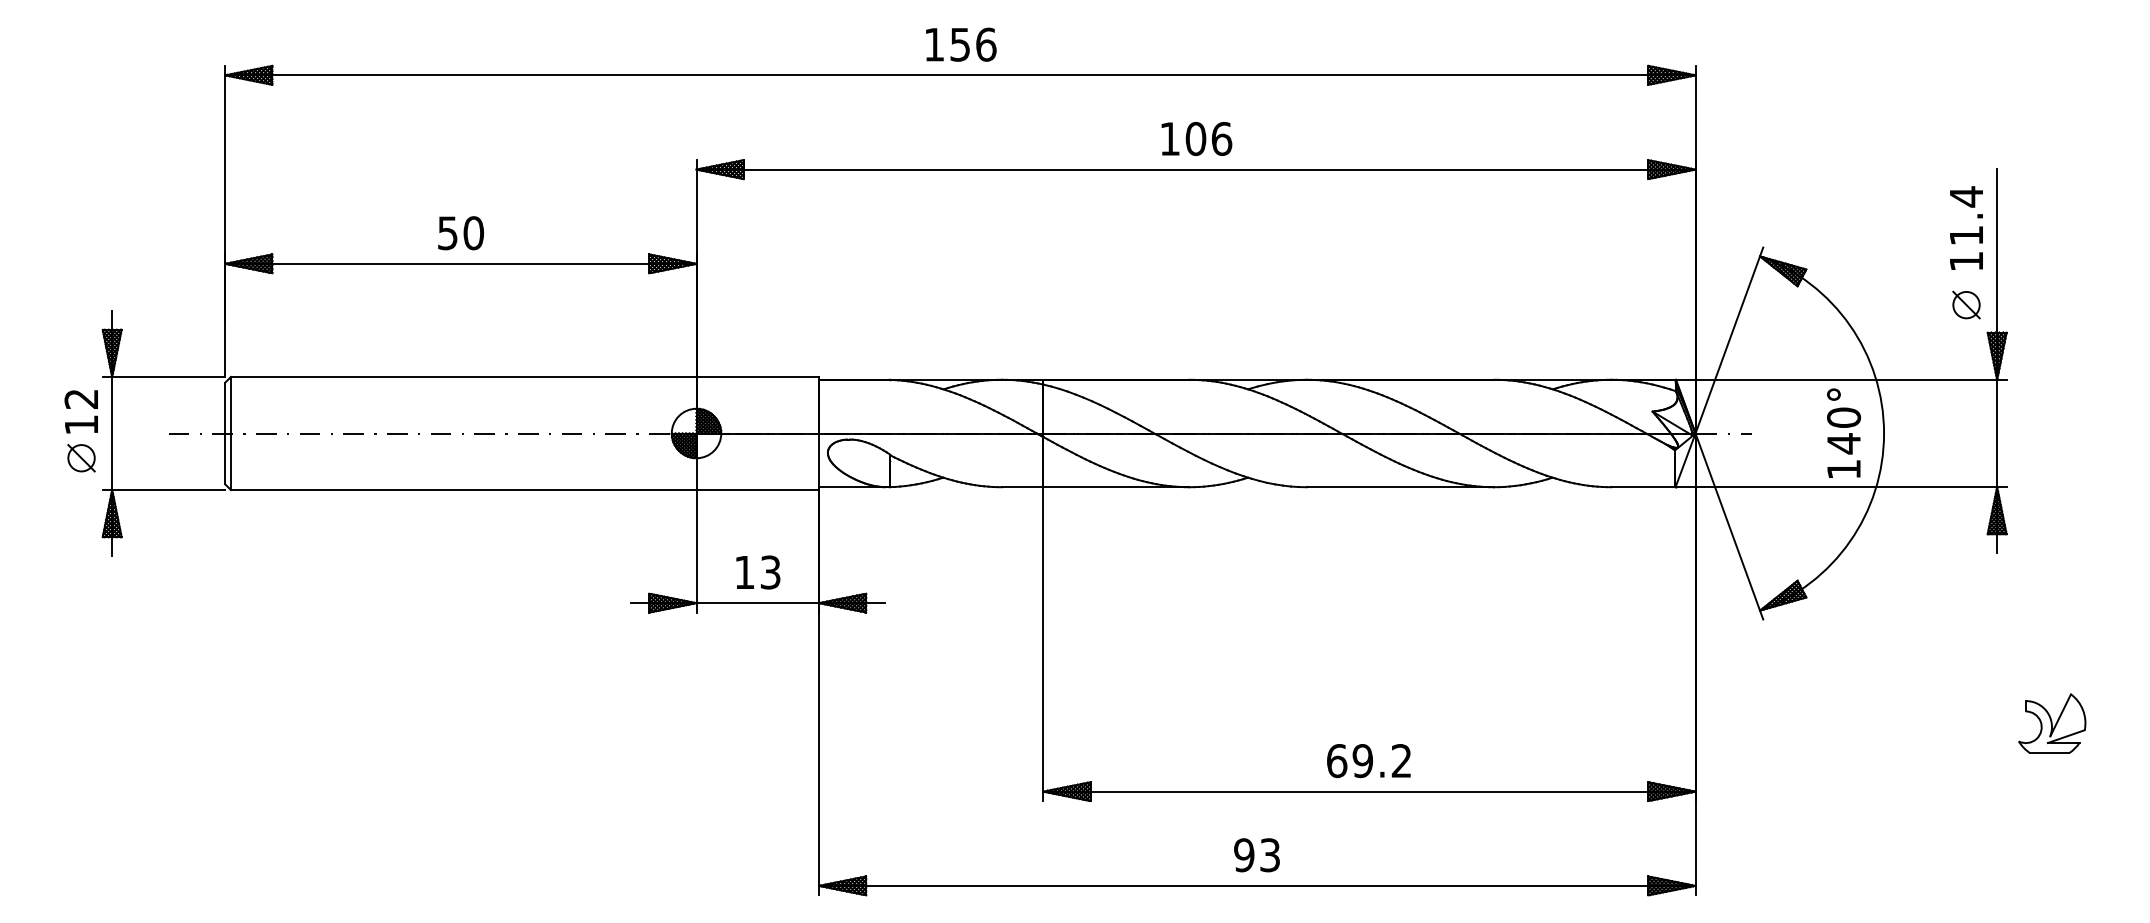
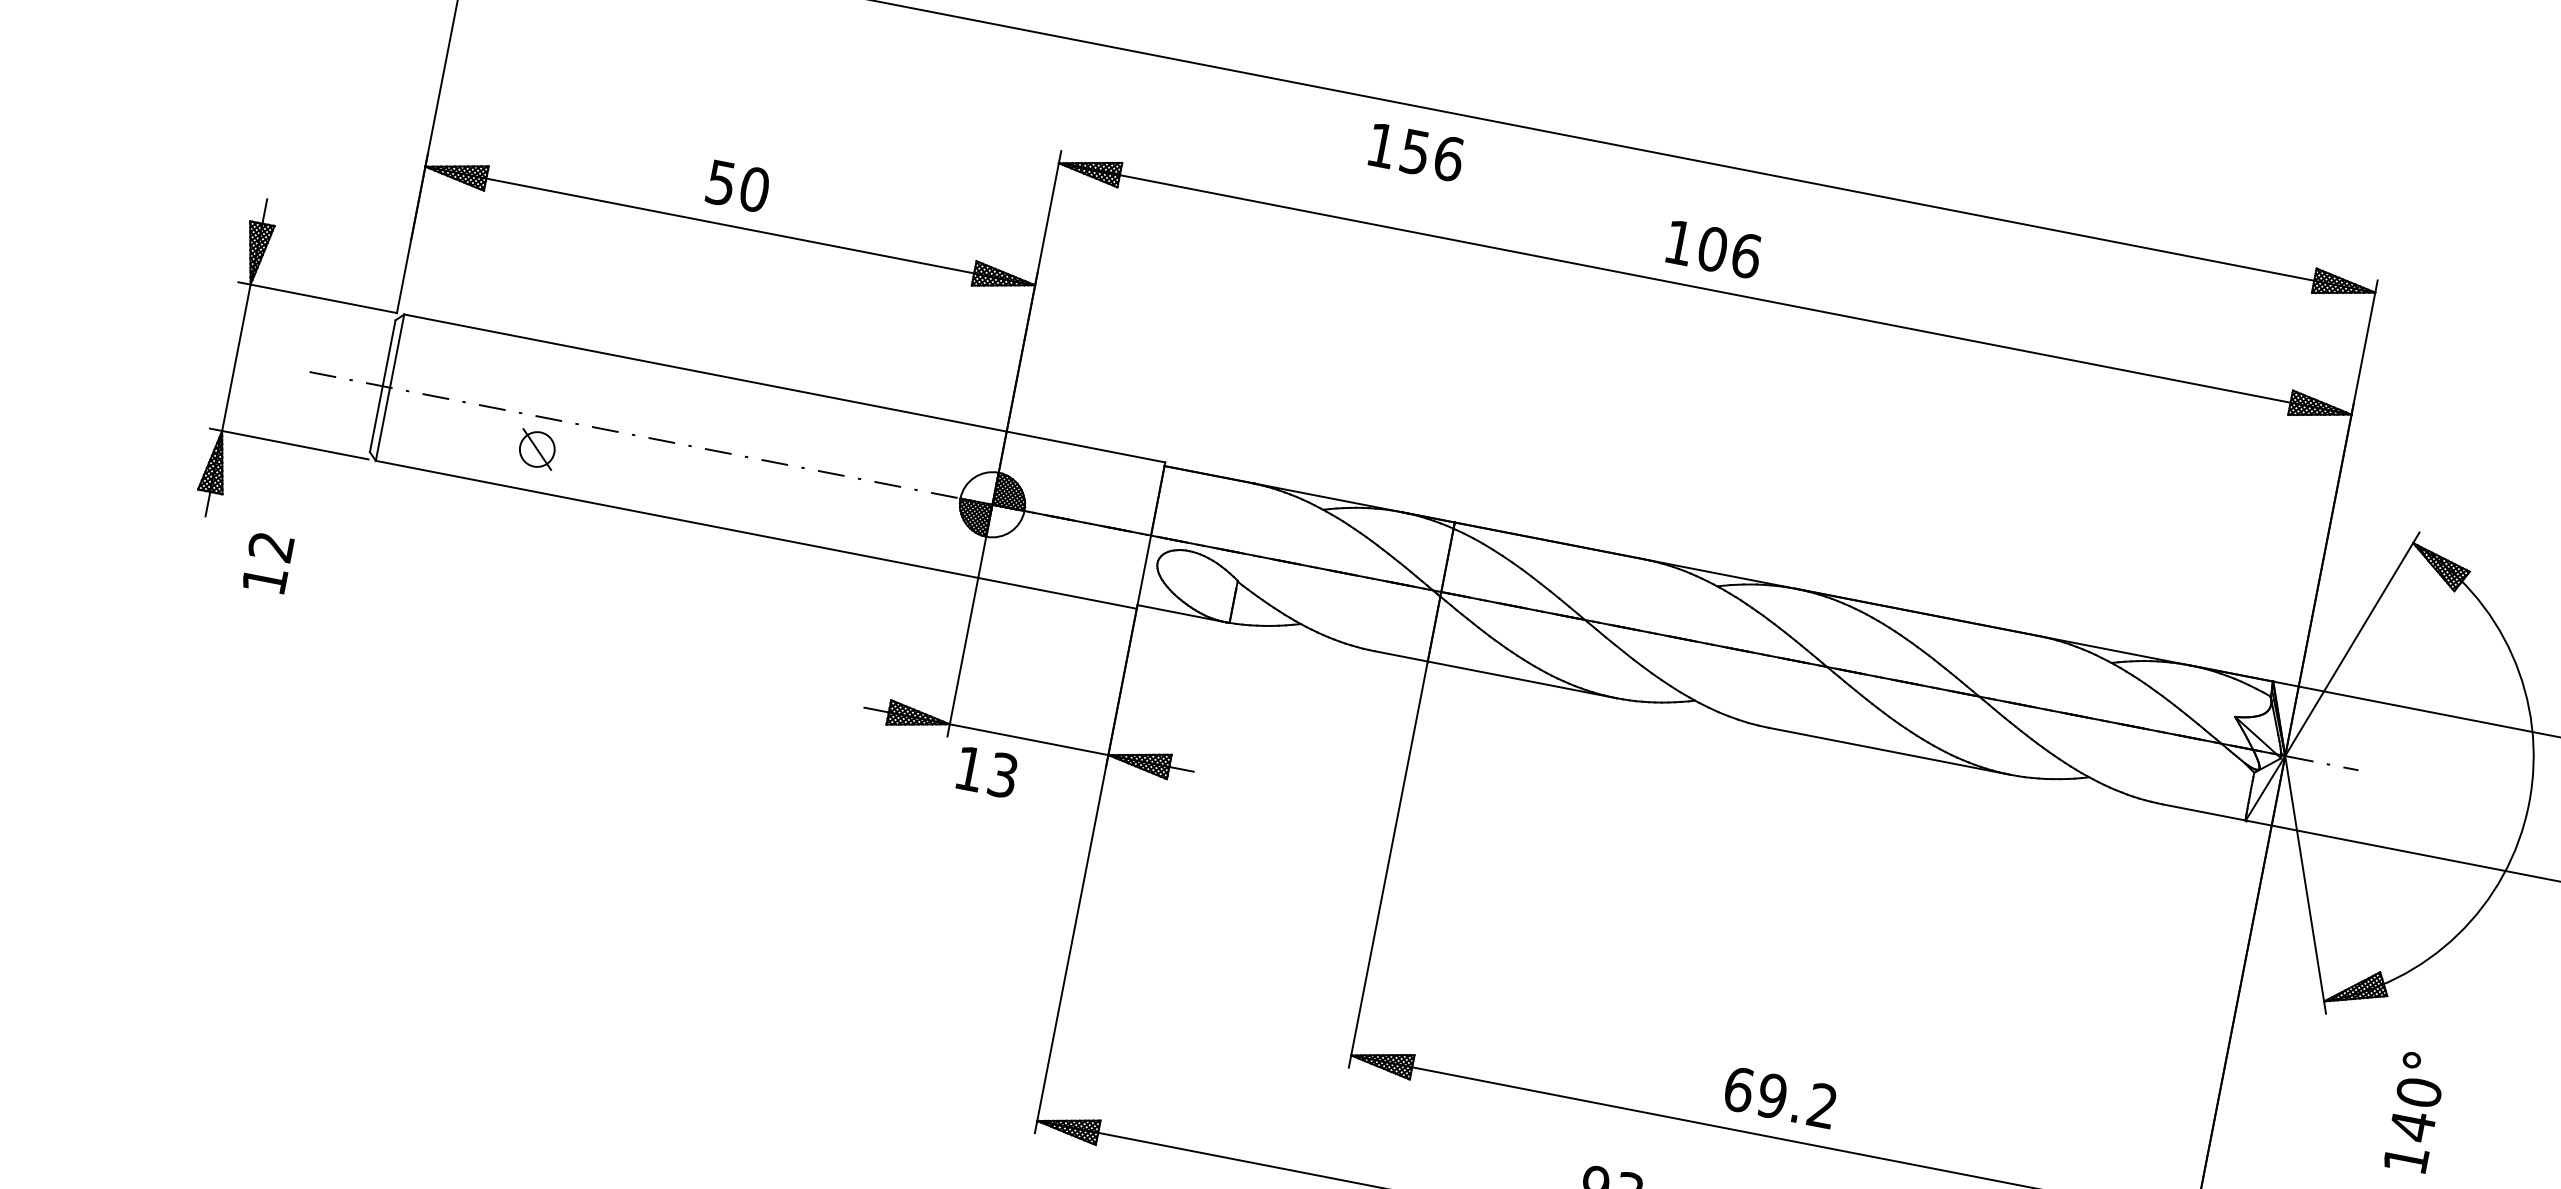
text: (961, 44) -> (1416, 152), moved
text: (80, 411) -> (266, 562), moved
text: (1844, 432) -> (2416, 1111), moved
part: (81, 458) -> (537, 449), moved
text: (758, 572) -> (987, 772), moved

